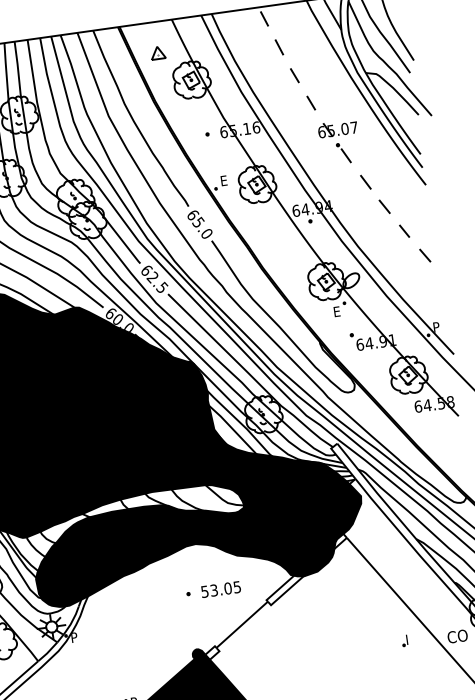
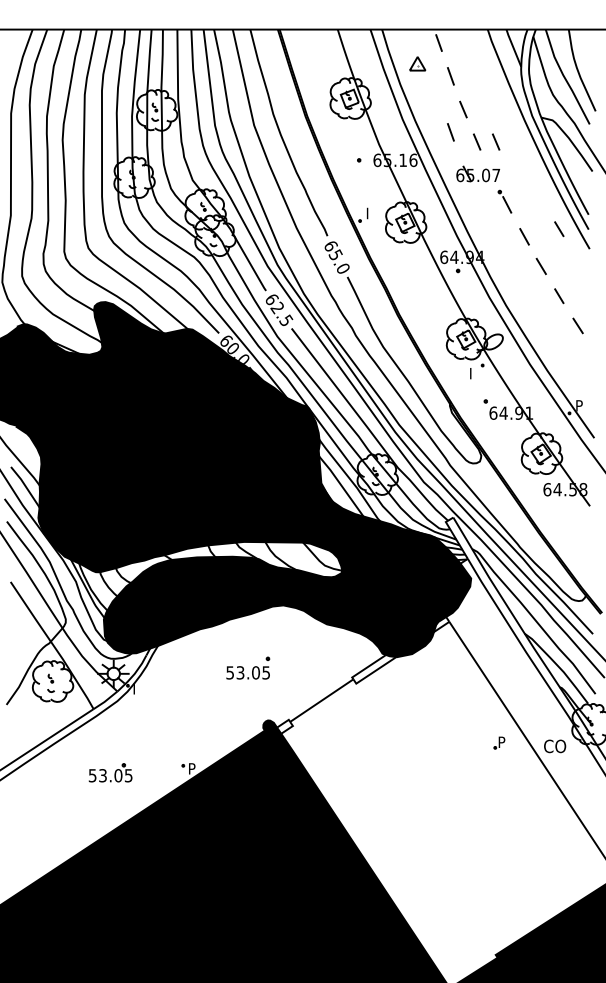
part: (157, 52) -> (417, 63), moved
line: (286, 97) -> (450, 132), added
line: (328, 100) -> (496, 141), added
part: (338, 128) -> (478, 173), moved
line: (396, 171) -> (559, 229), added
text: (224, 180) -> (370, 213), E -> I
text: (337, 311) -> (473, 373), E -> I
text: (220, 589) -> (247, 672), moved
text: (74, 635) -> (137, 686), P -> I
text: (409, 636) -> (502, 739), I -> P

